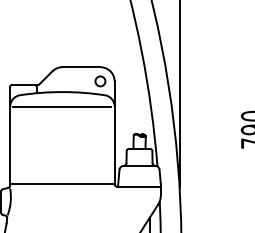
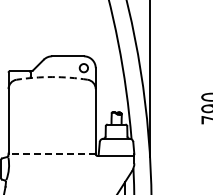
arc: (62, 92) -> (52, 77), solid -> dashed
line: (61, 106) -> (51, 89), removed
line: (62, 183) -> (52, 153), solid -> dashed

